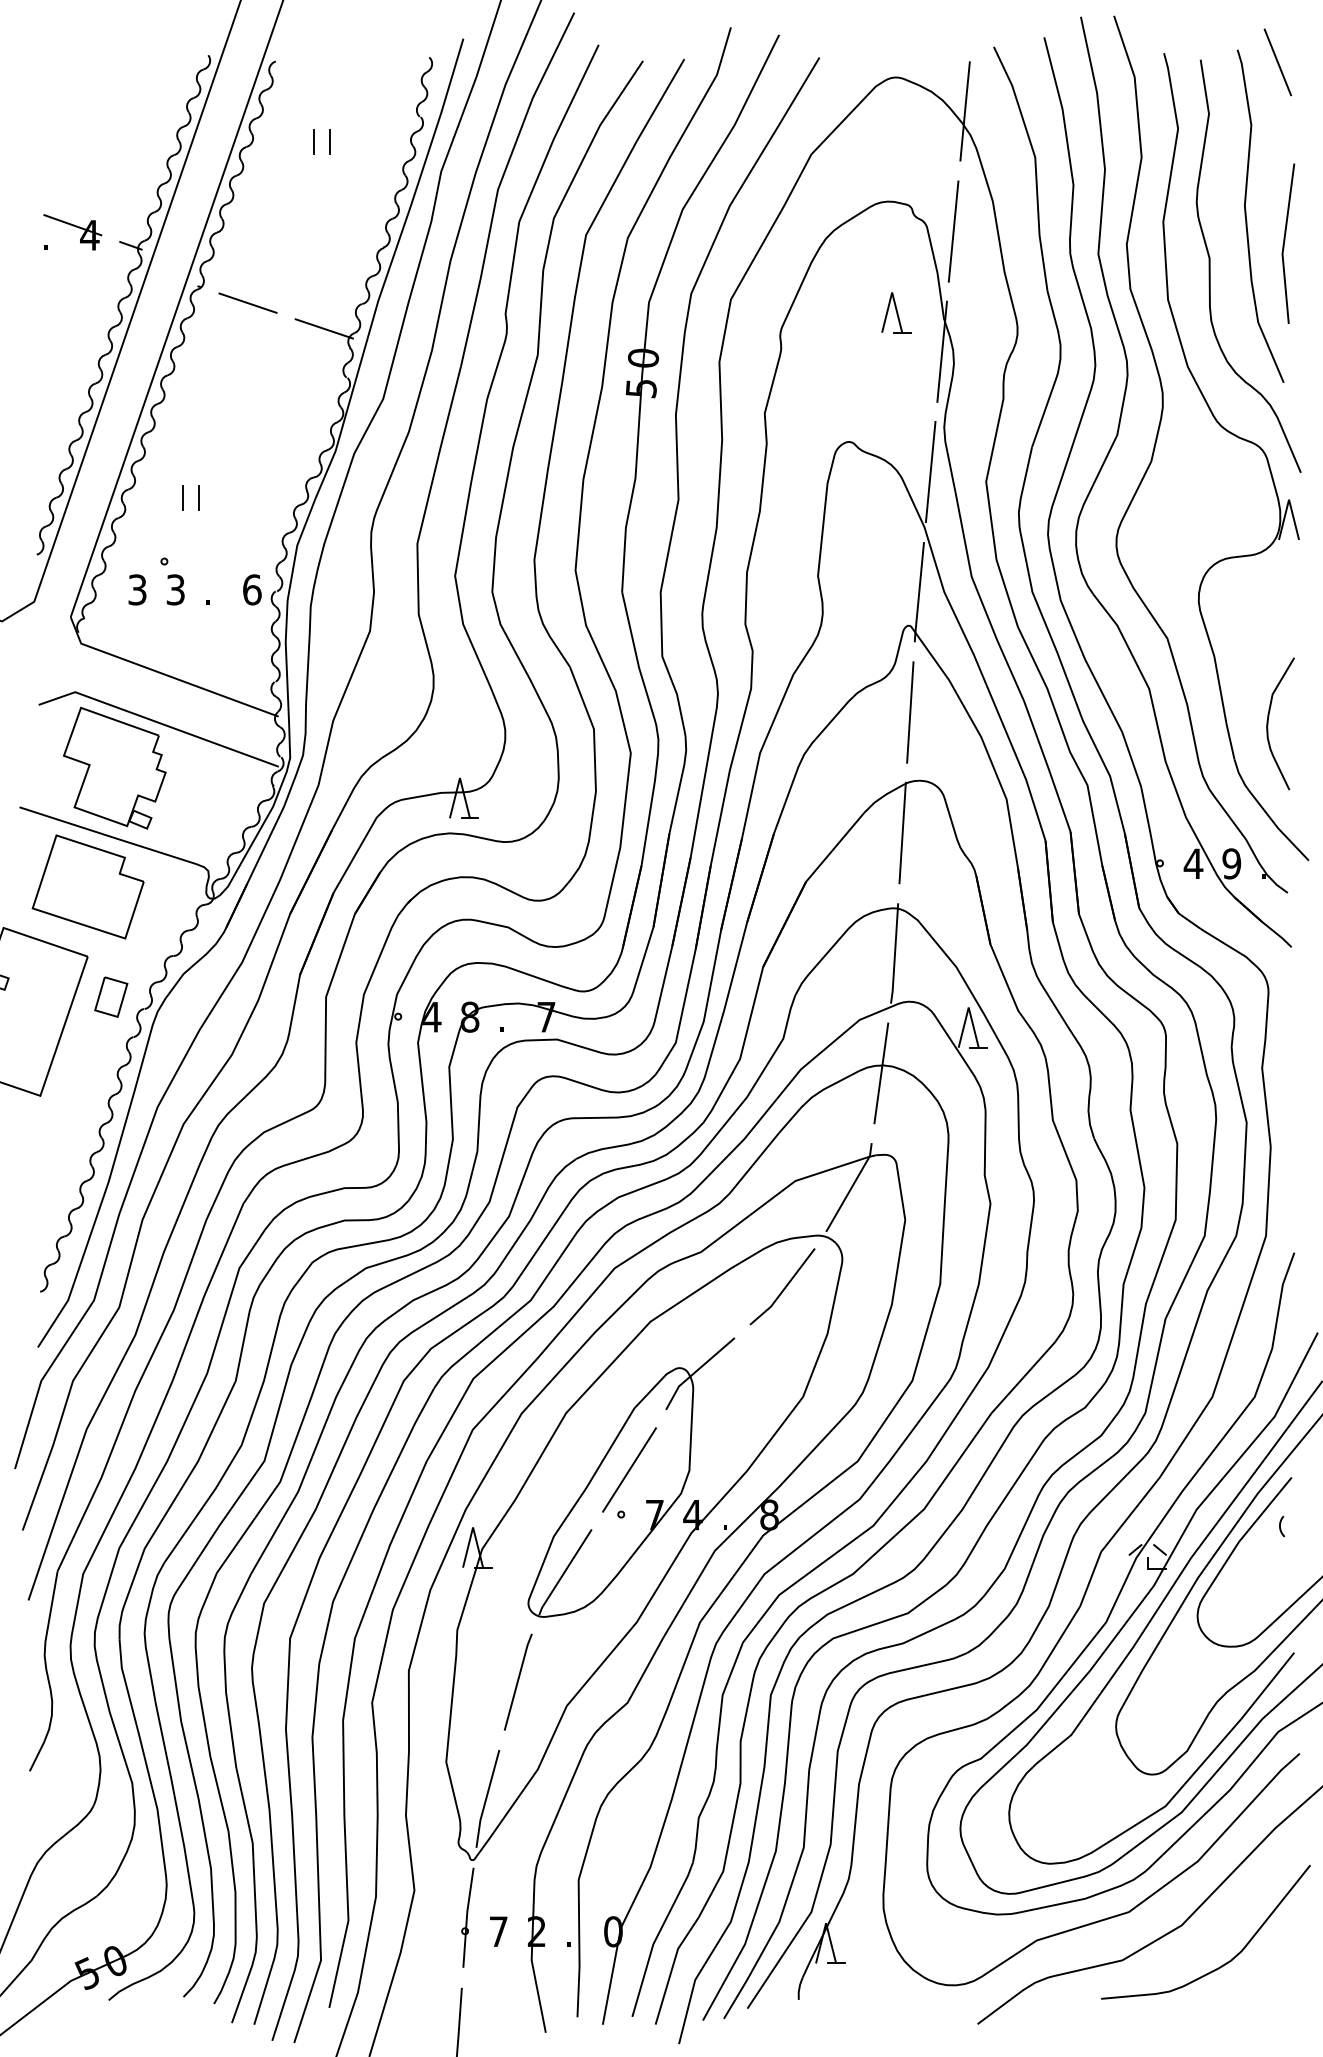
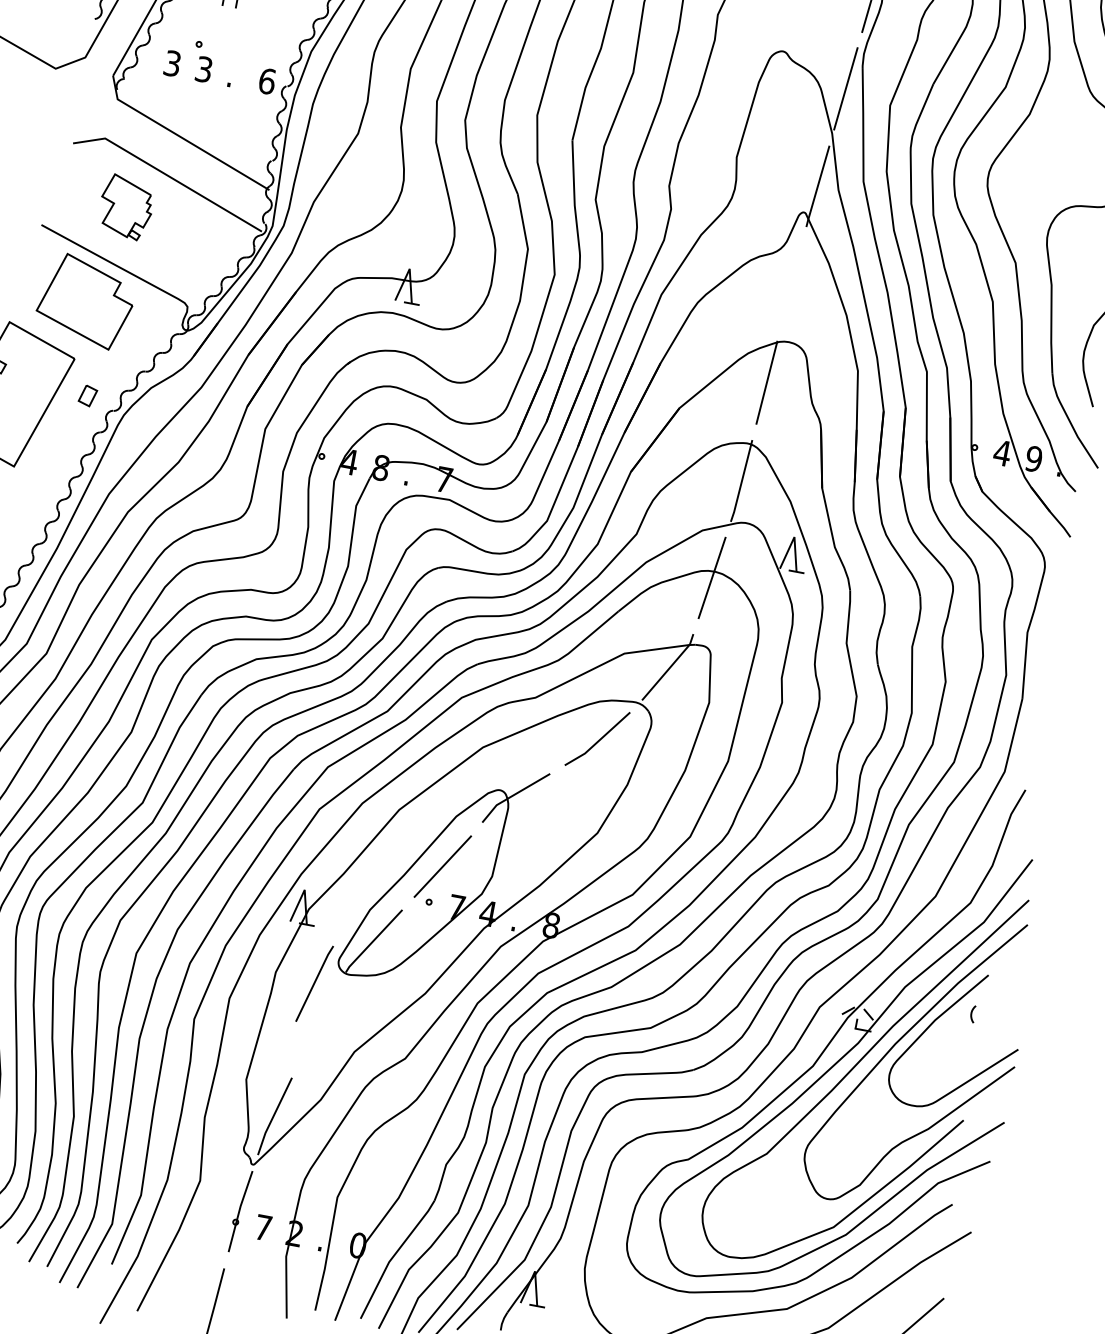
line: (910, 712) -> (792, 284), removed
part: (114, 767) -> (126, 206), size x0.6
part: (111, 996) -> (88, 395), size x0.6
line: (518, 1681) -> (314, 983), moved

